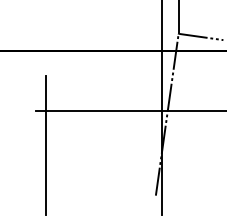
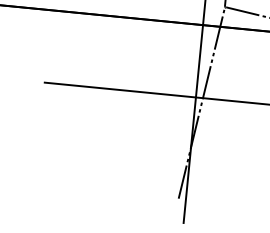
line: (46, 145) -> (53, 125), removed

